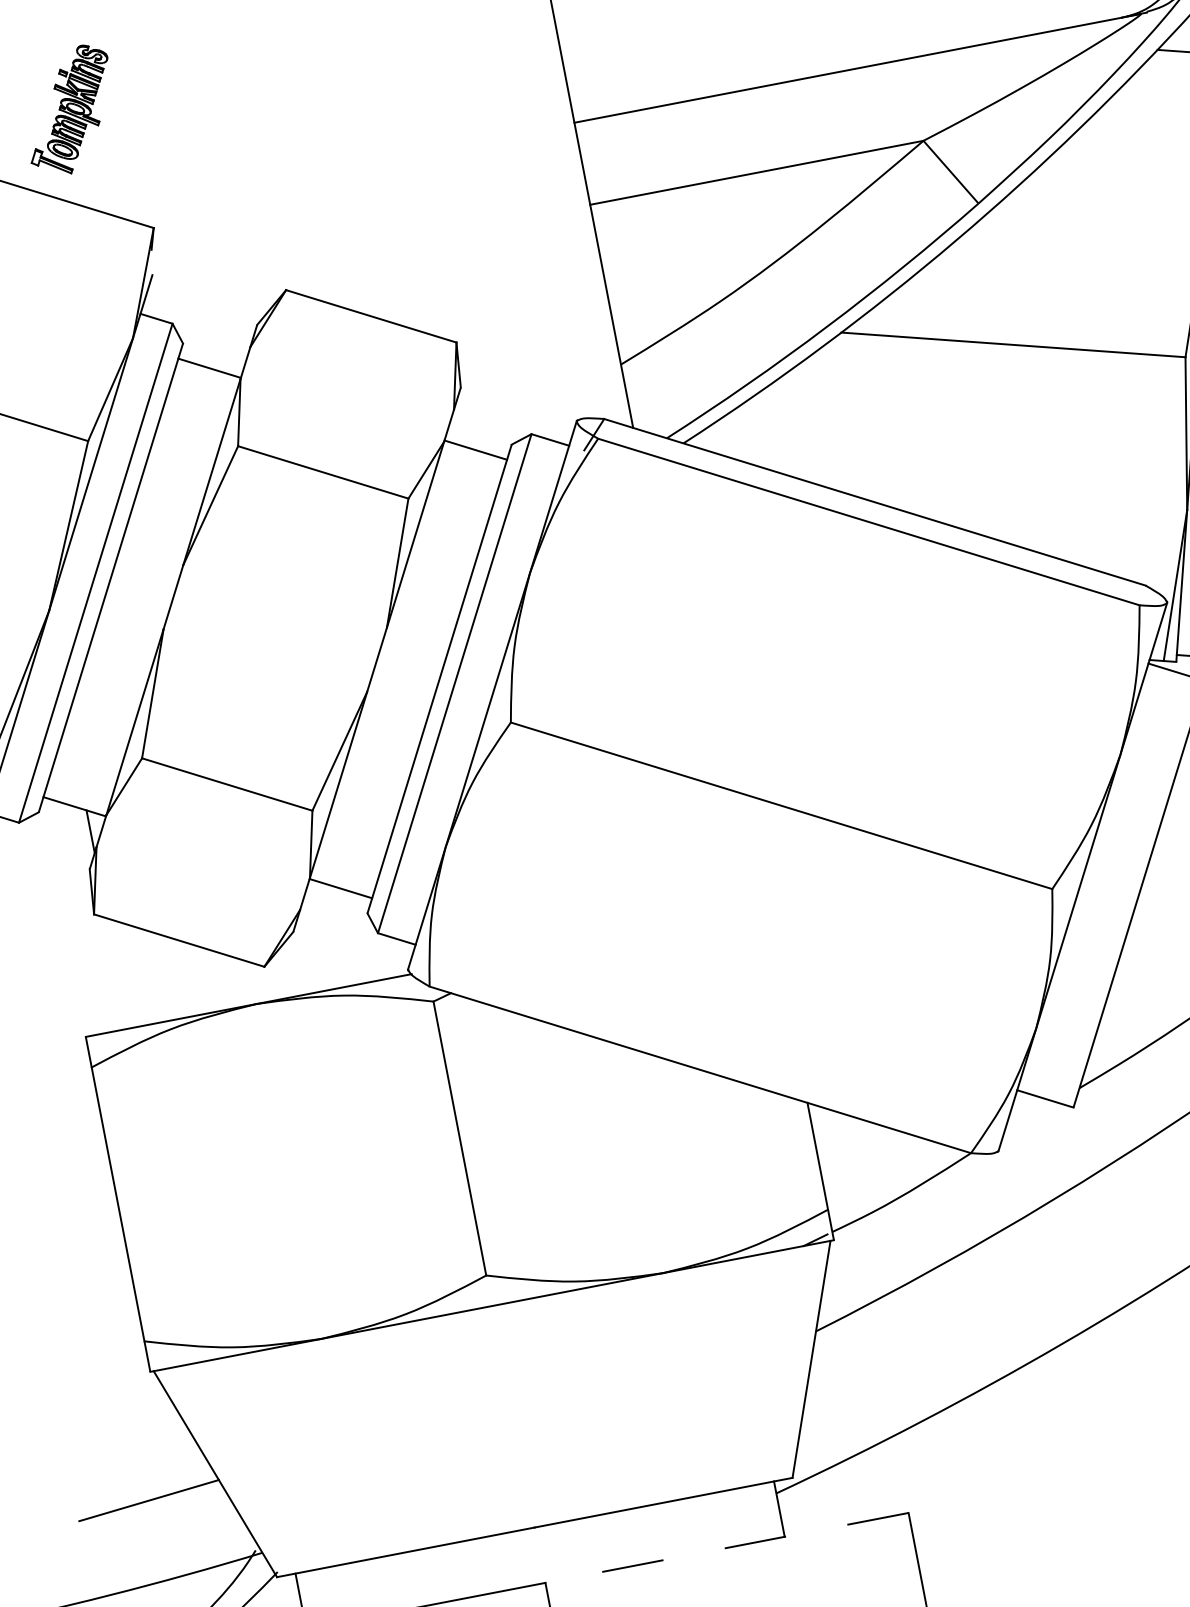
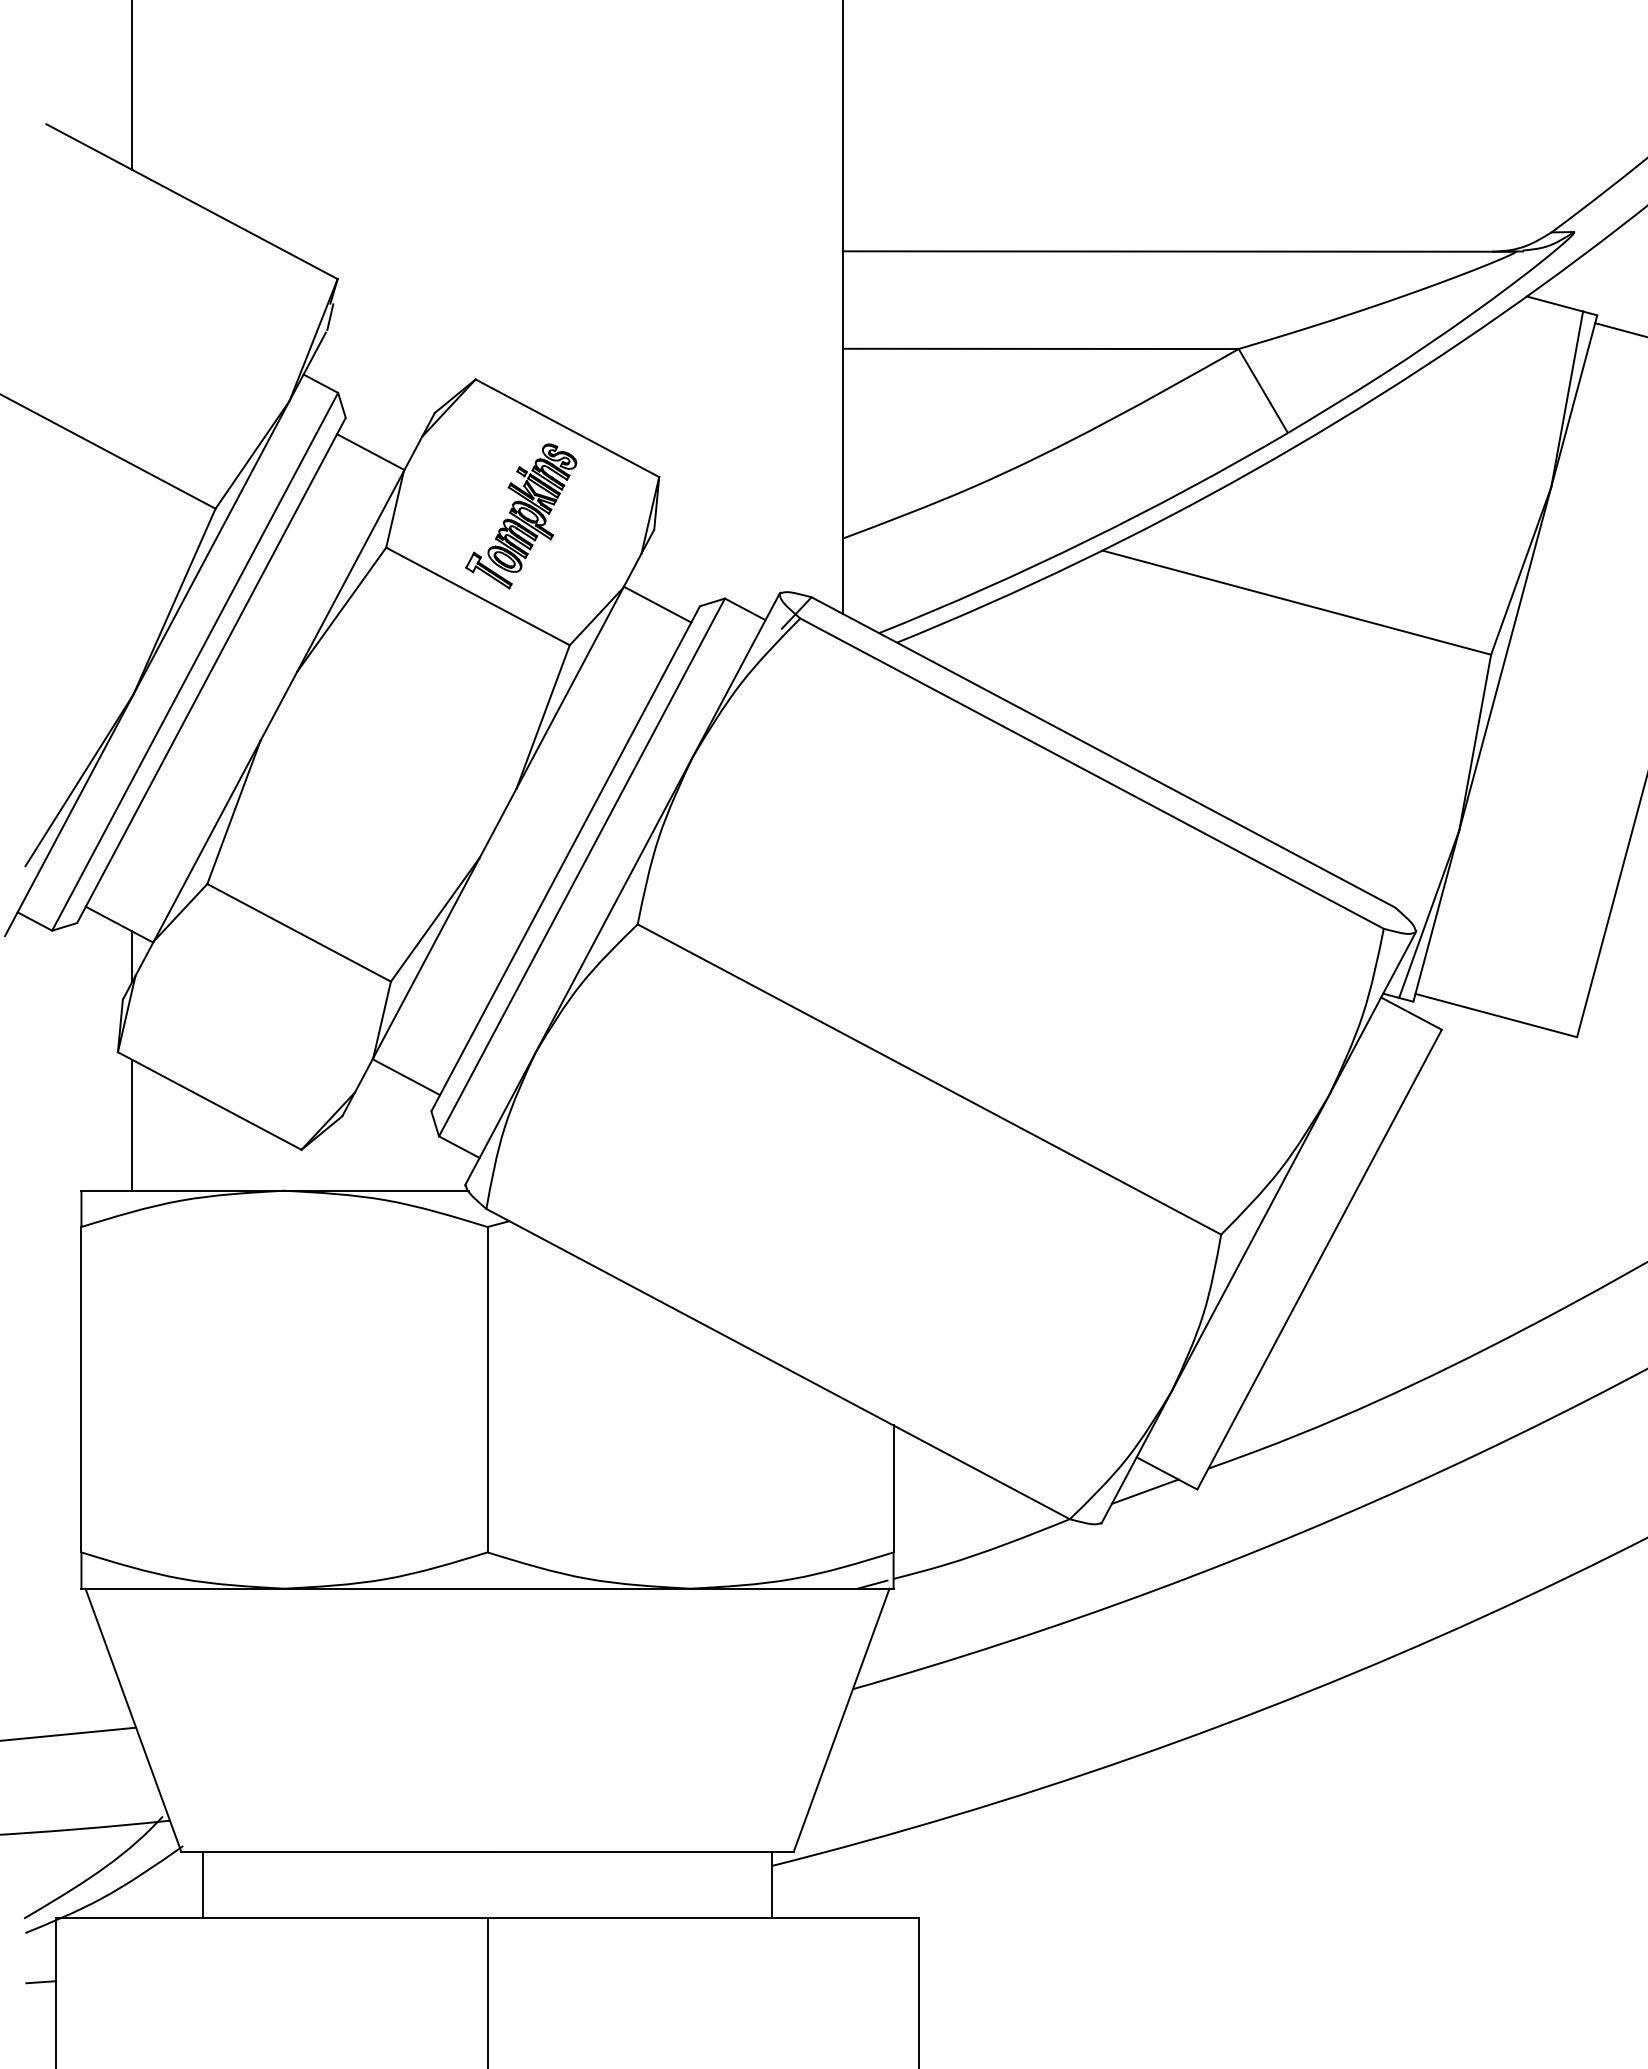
part: (69, 110) -> (521, 516), moved
line: (153, 261) -> (330, 317), added
line: (118, 972) -> (132, 1124), added
line: (1029, 1117) -> (1144, 1491), added
line: (727, 1547) -> (703, 1917), dashed -> solid

